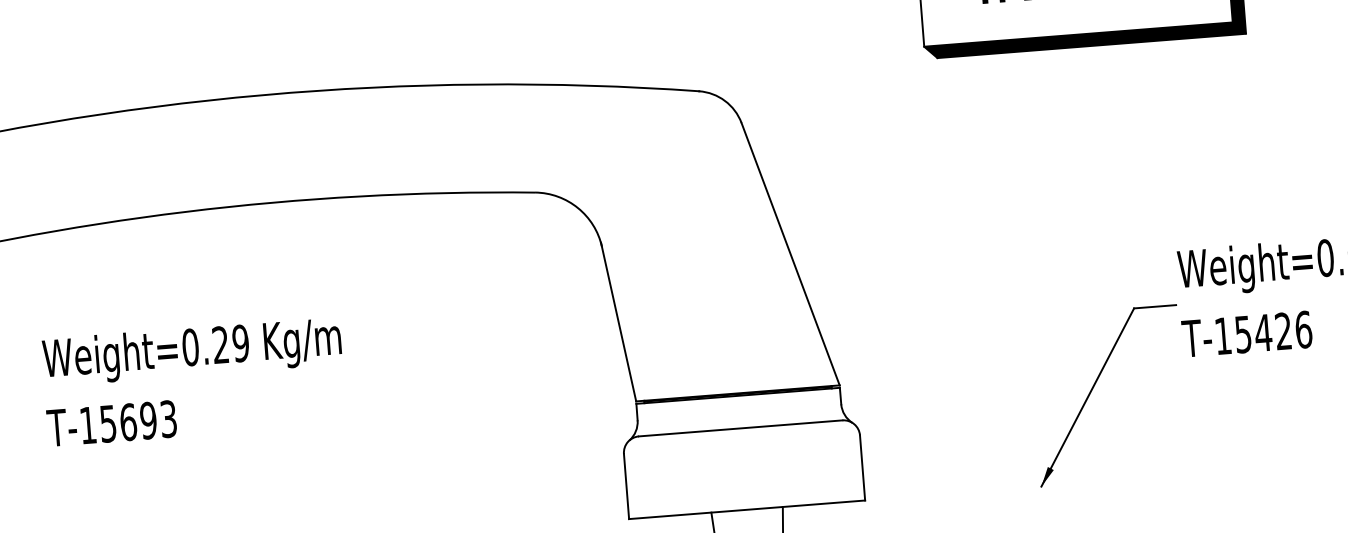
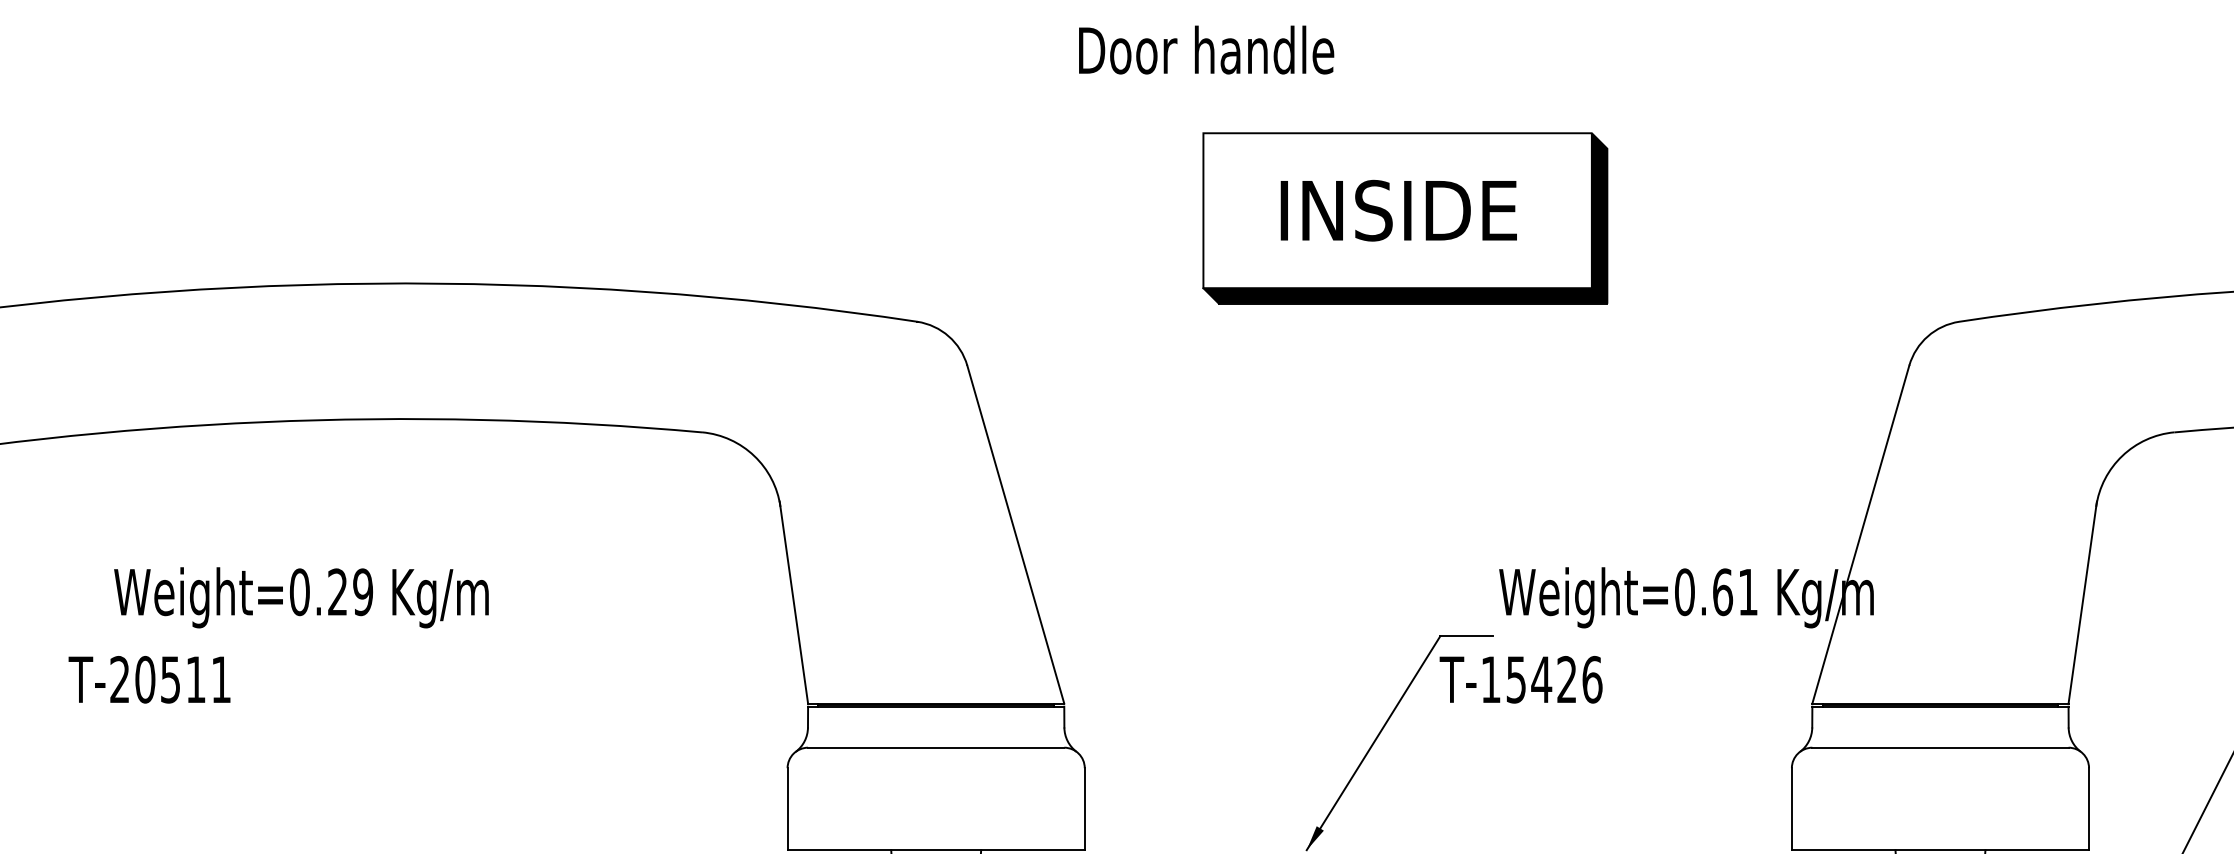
text: (1246, 334) -> (1520, 679), moved
text: (192, 351) -> (301, 597), moved
text: (128, 422) -> (170, 679), T-15693 -> T-20511

